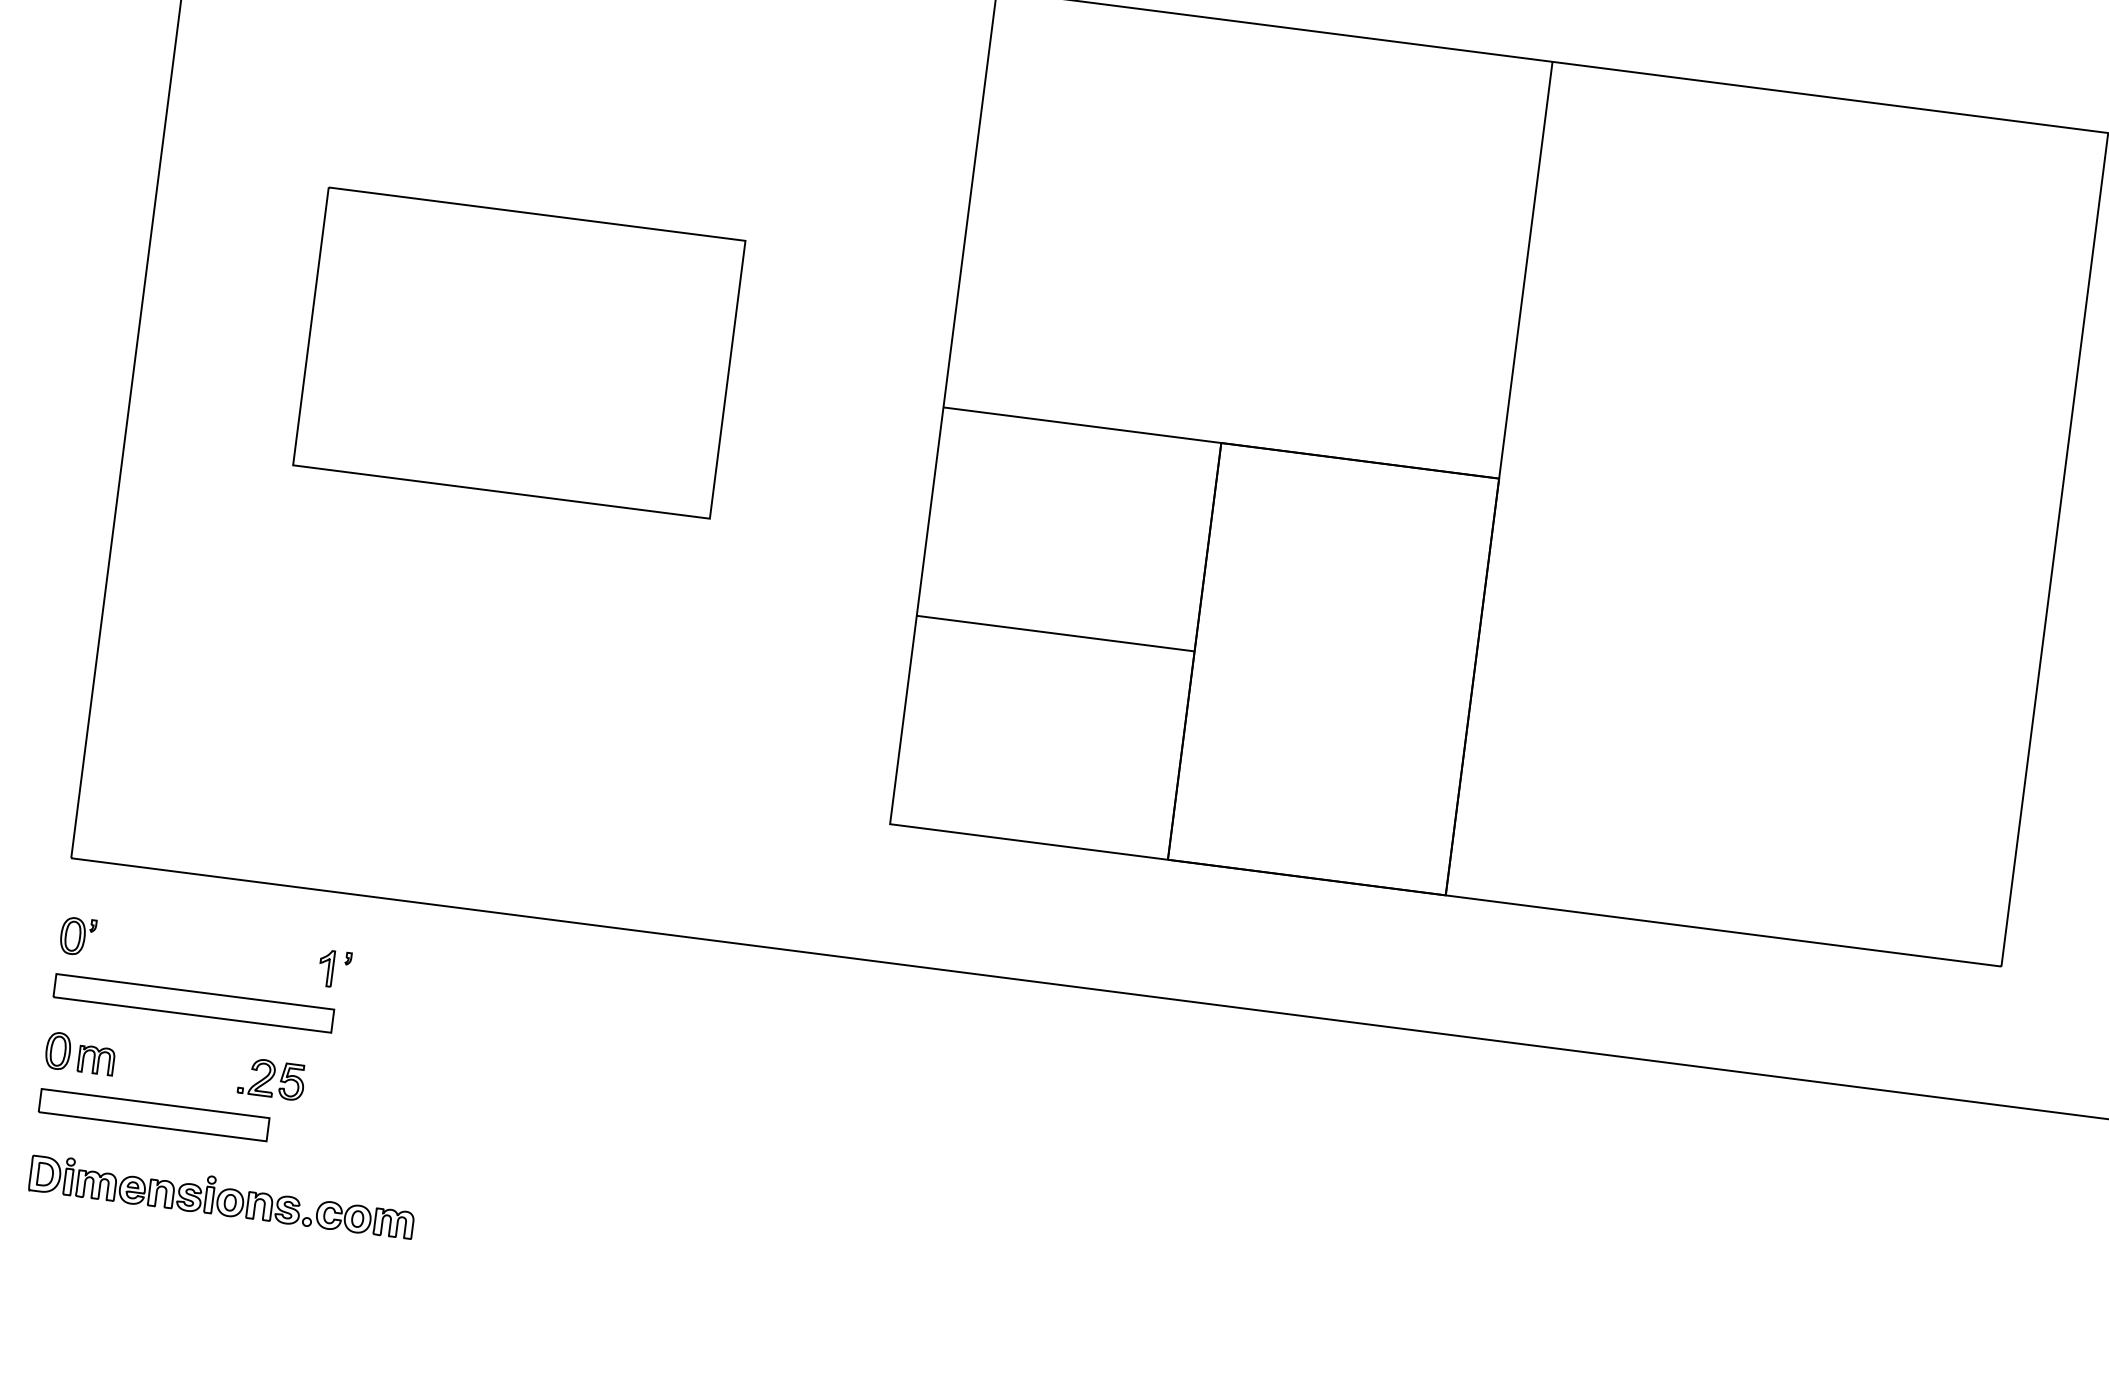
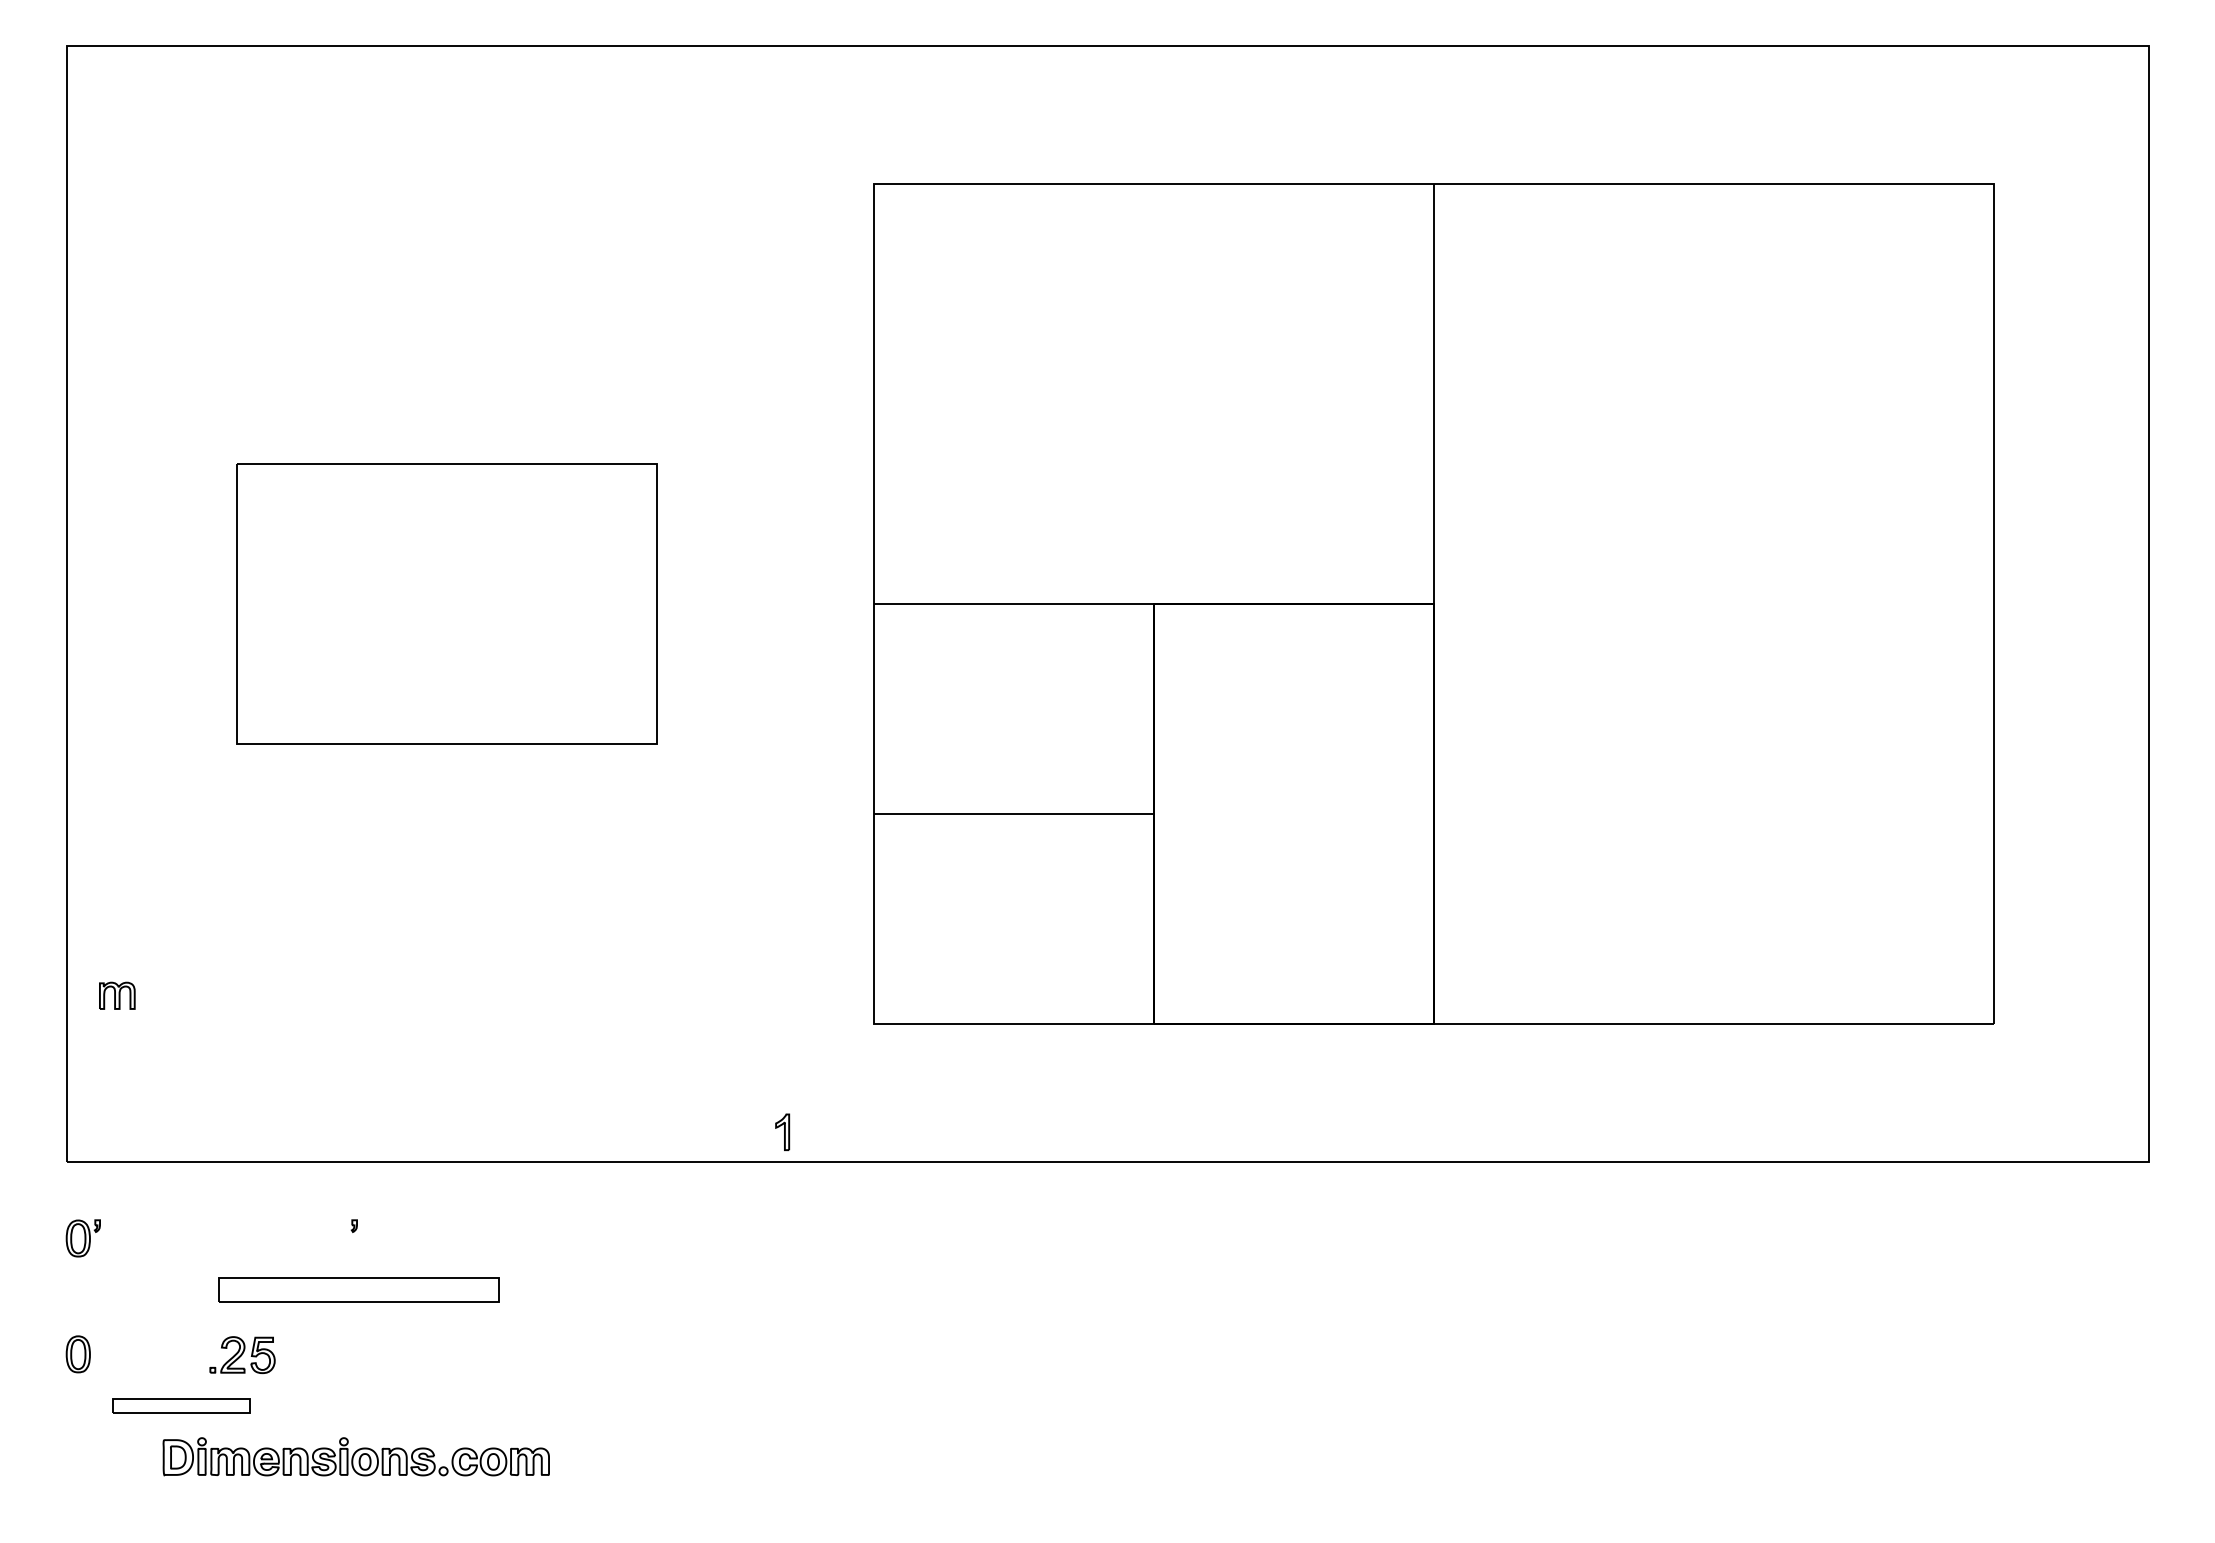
part: (326, 967) -> (782, 1131), moved
part: (193, 1002) -> (358, 1289), moved
part: (96, 1060) -> (117, 995), moved
part: (271, 1078) -> (242, 1354), moved
part: (154, 1114) -> (181, 1405), size x0.6
part: (221, 1196) -> (355, 1456), moved

